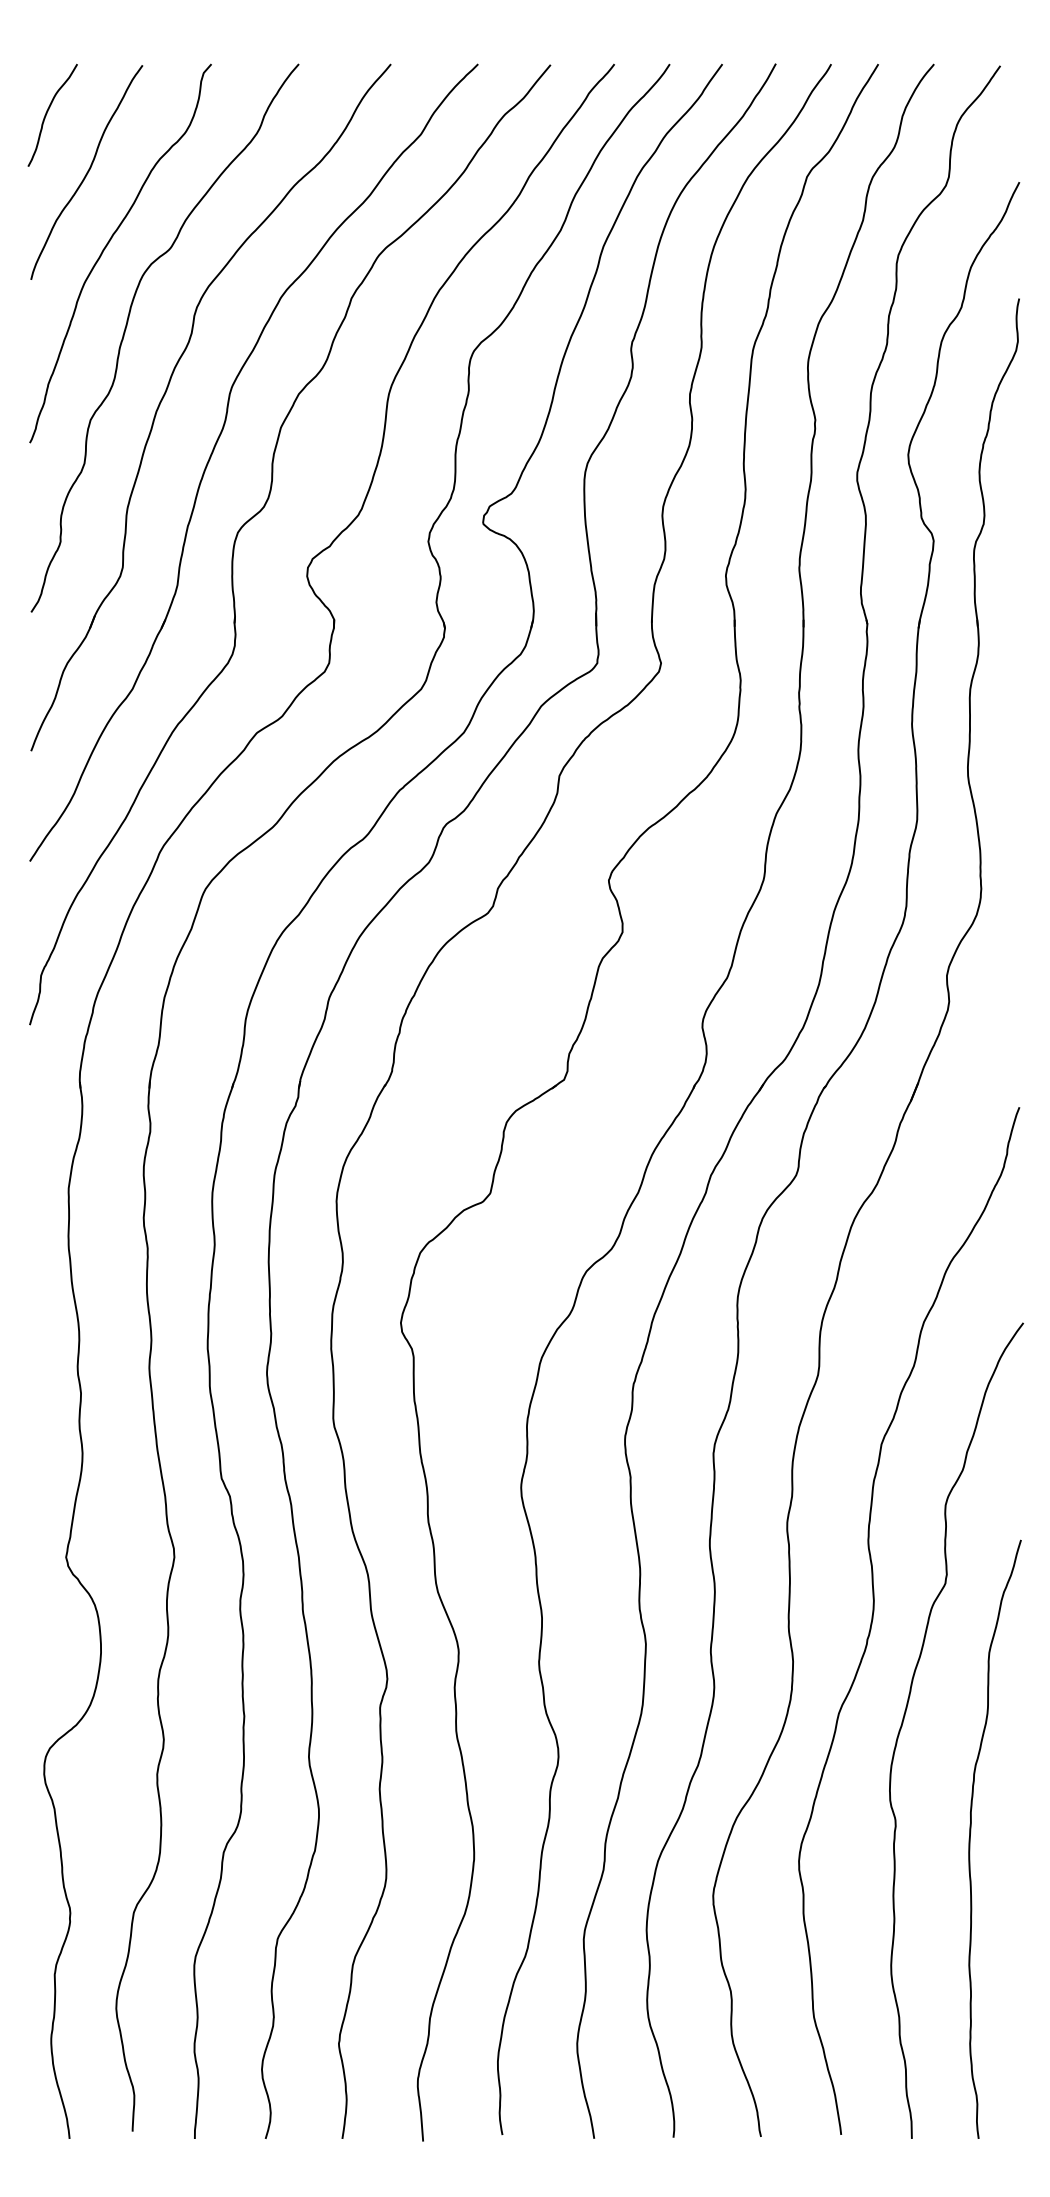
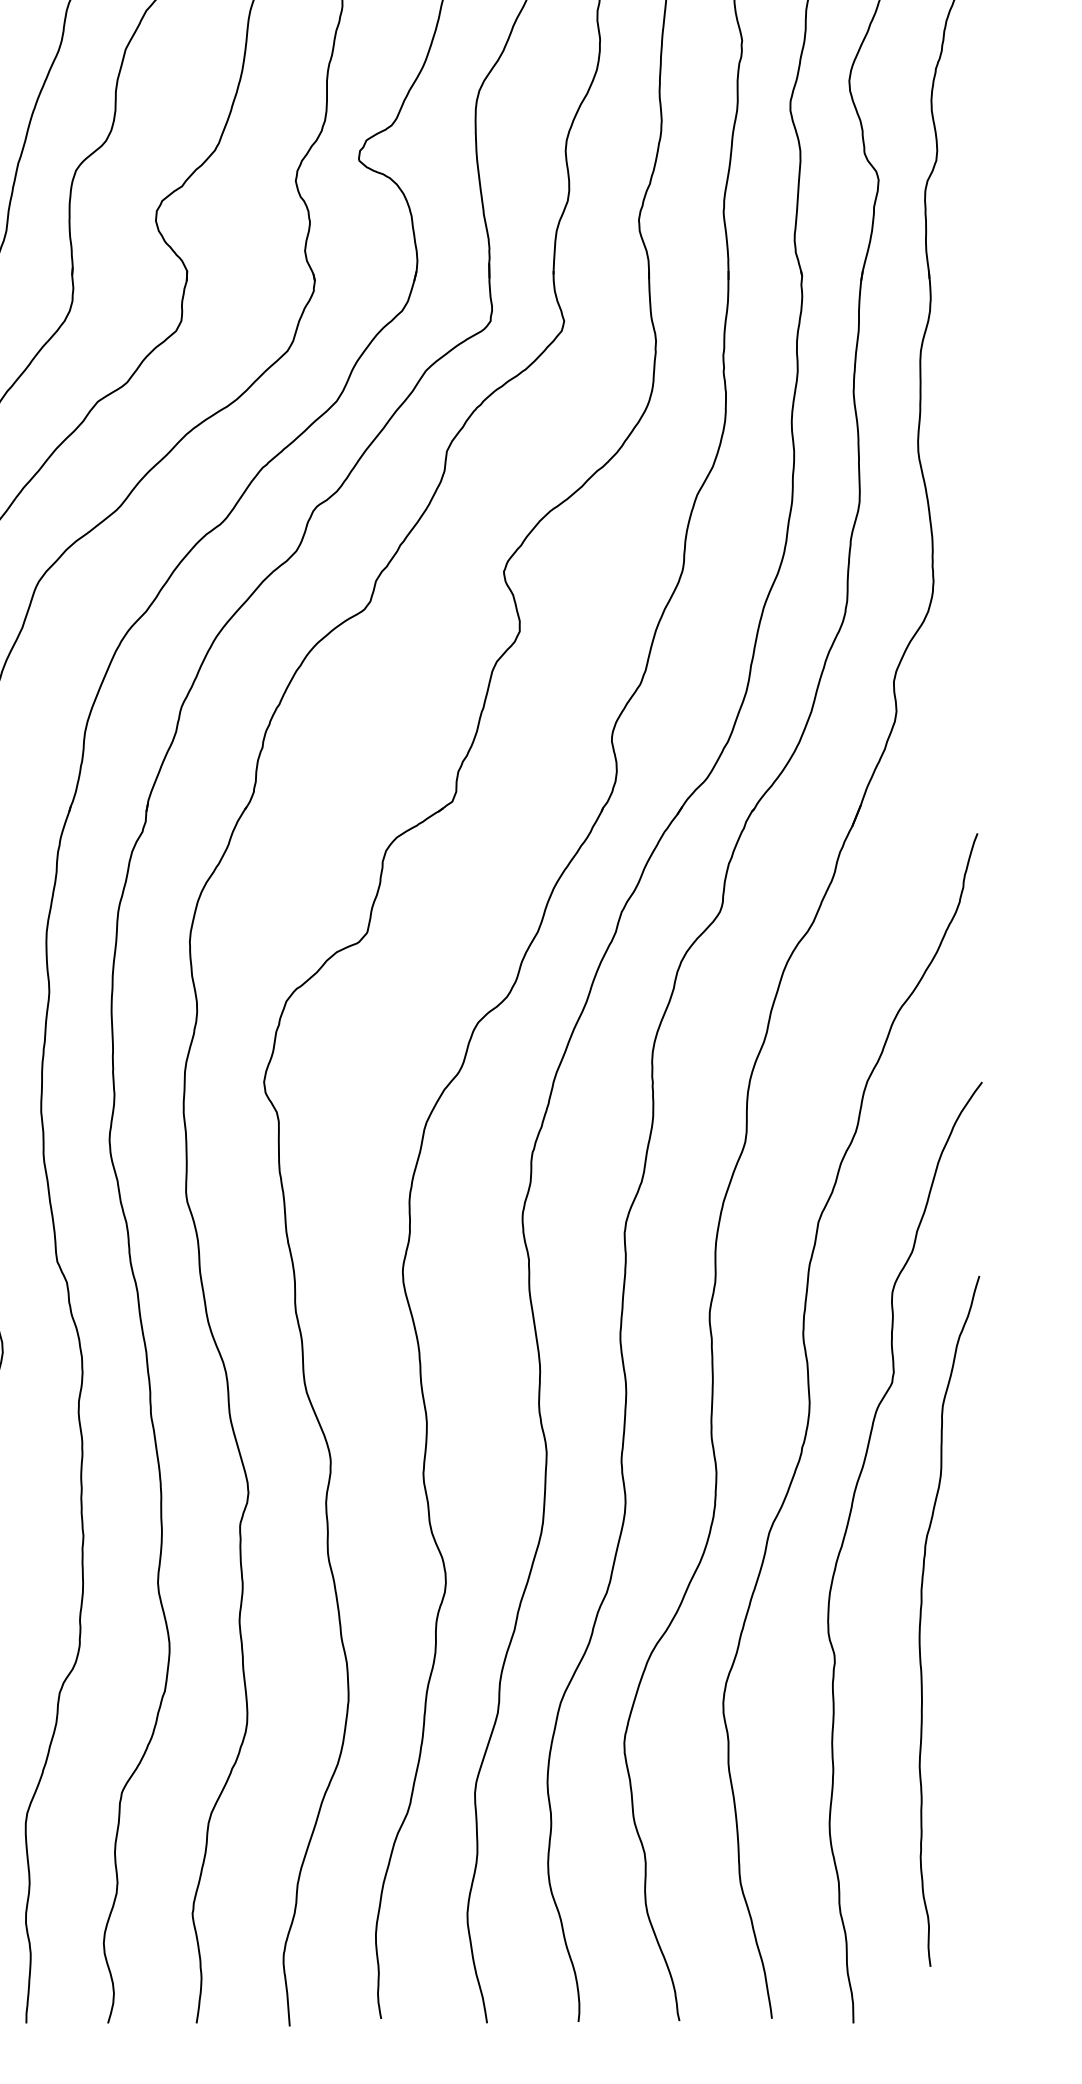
curve: (971, 1832) -> (922, 1613), moved

